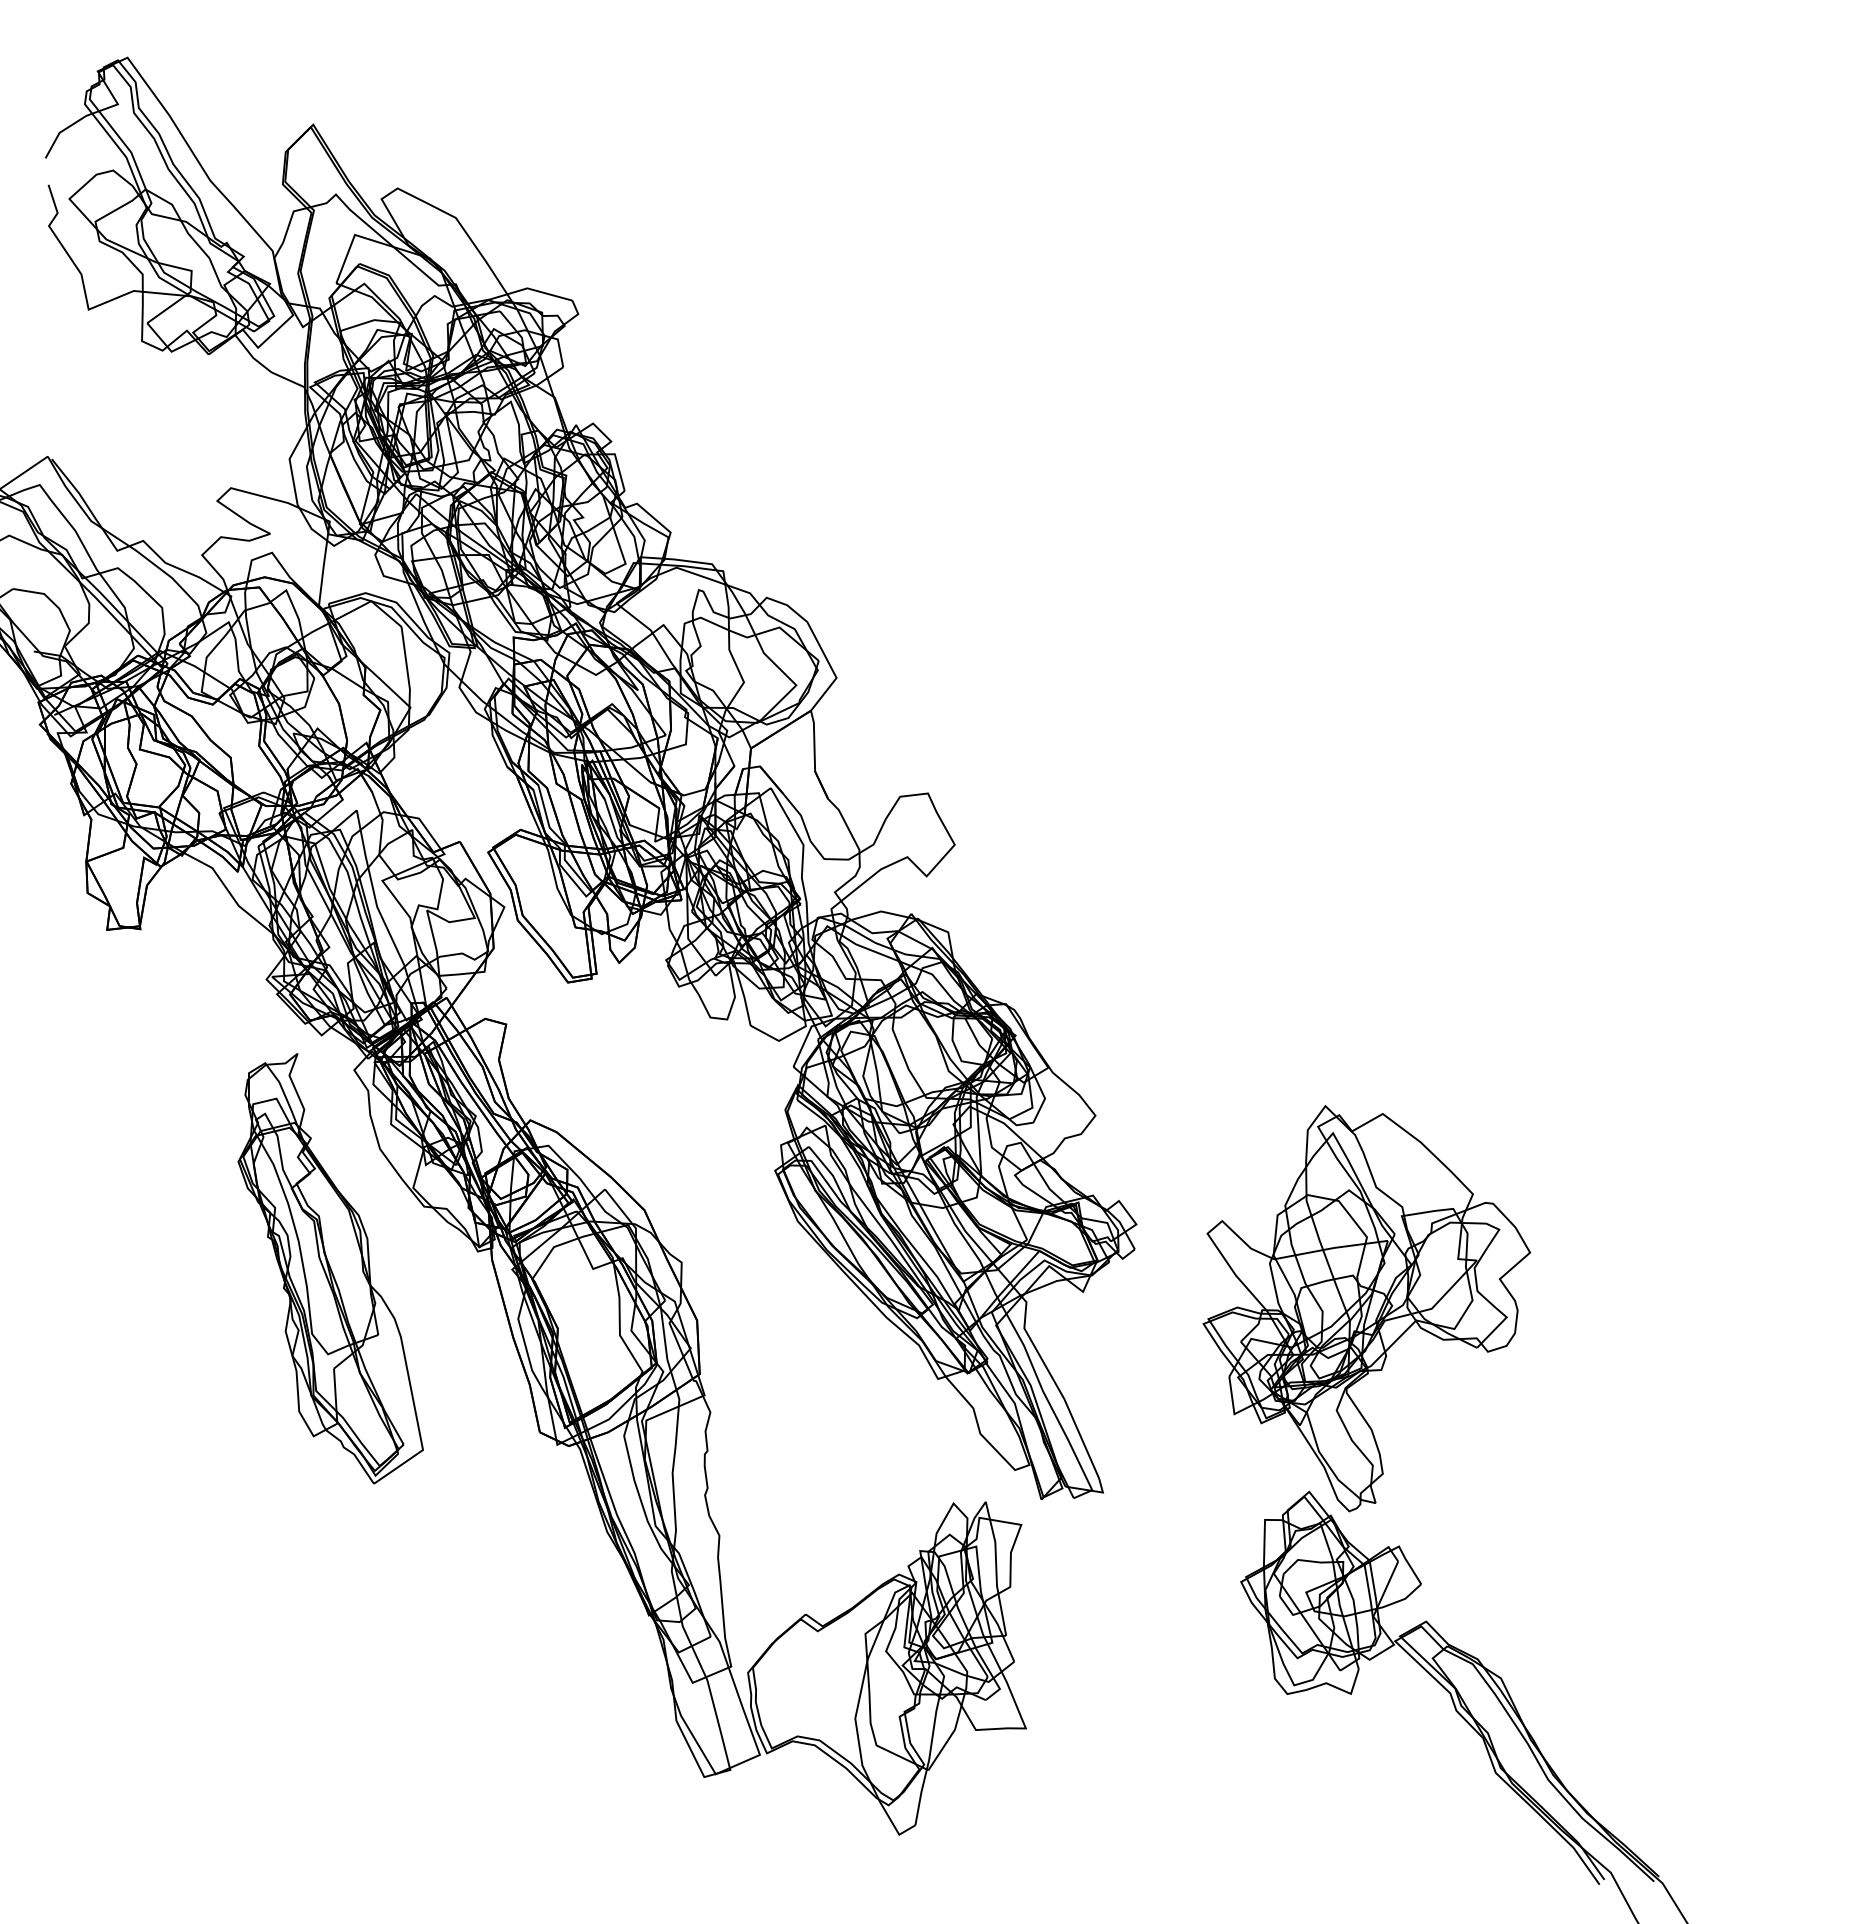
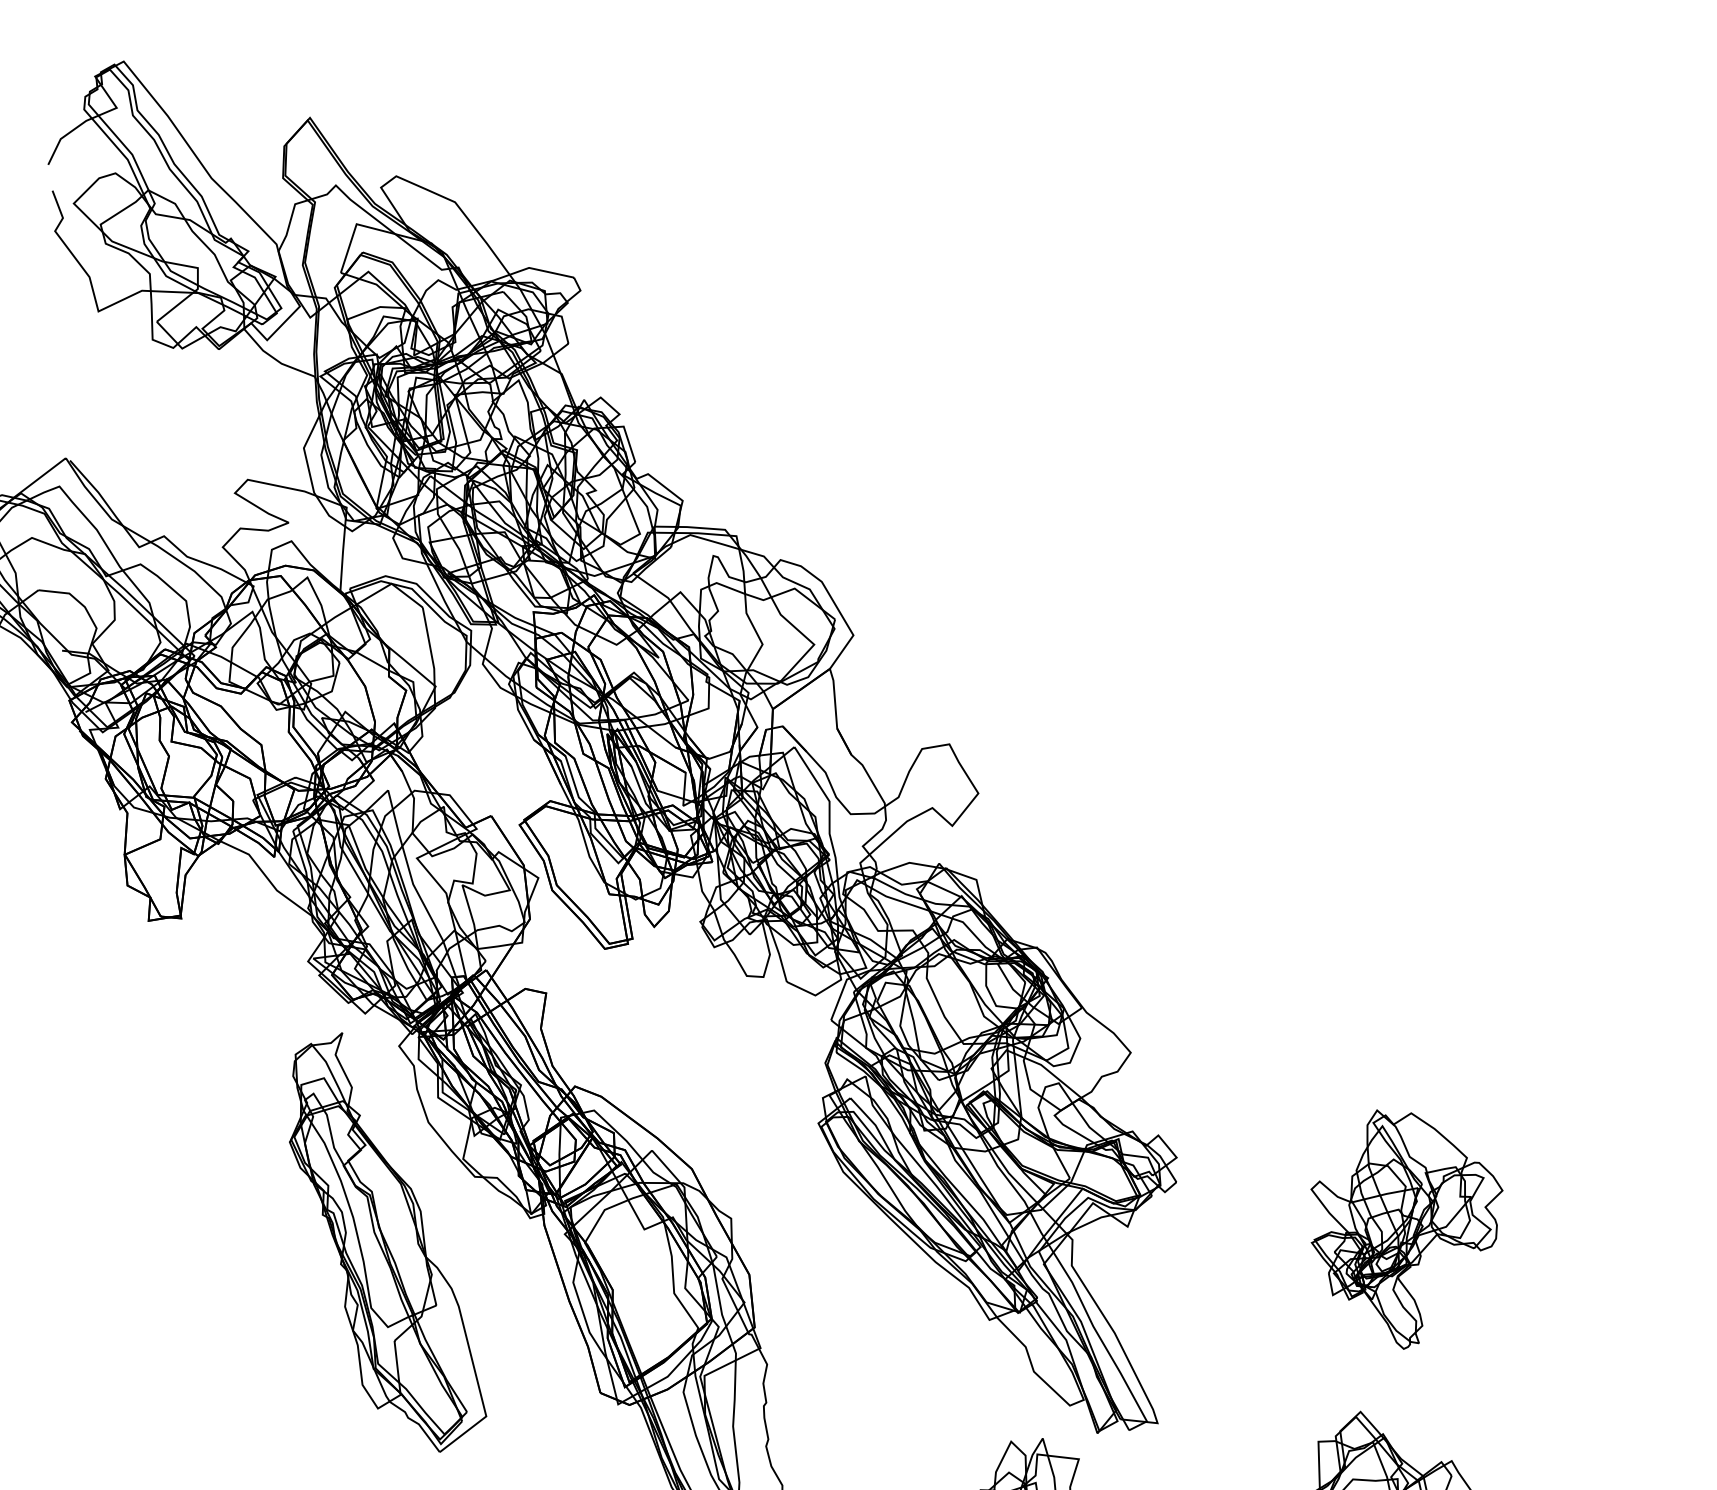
part: (1366, 1308) -> (1407, 1228), size x0.6

